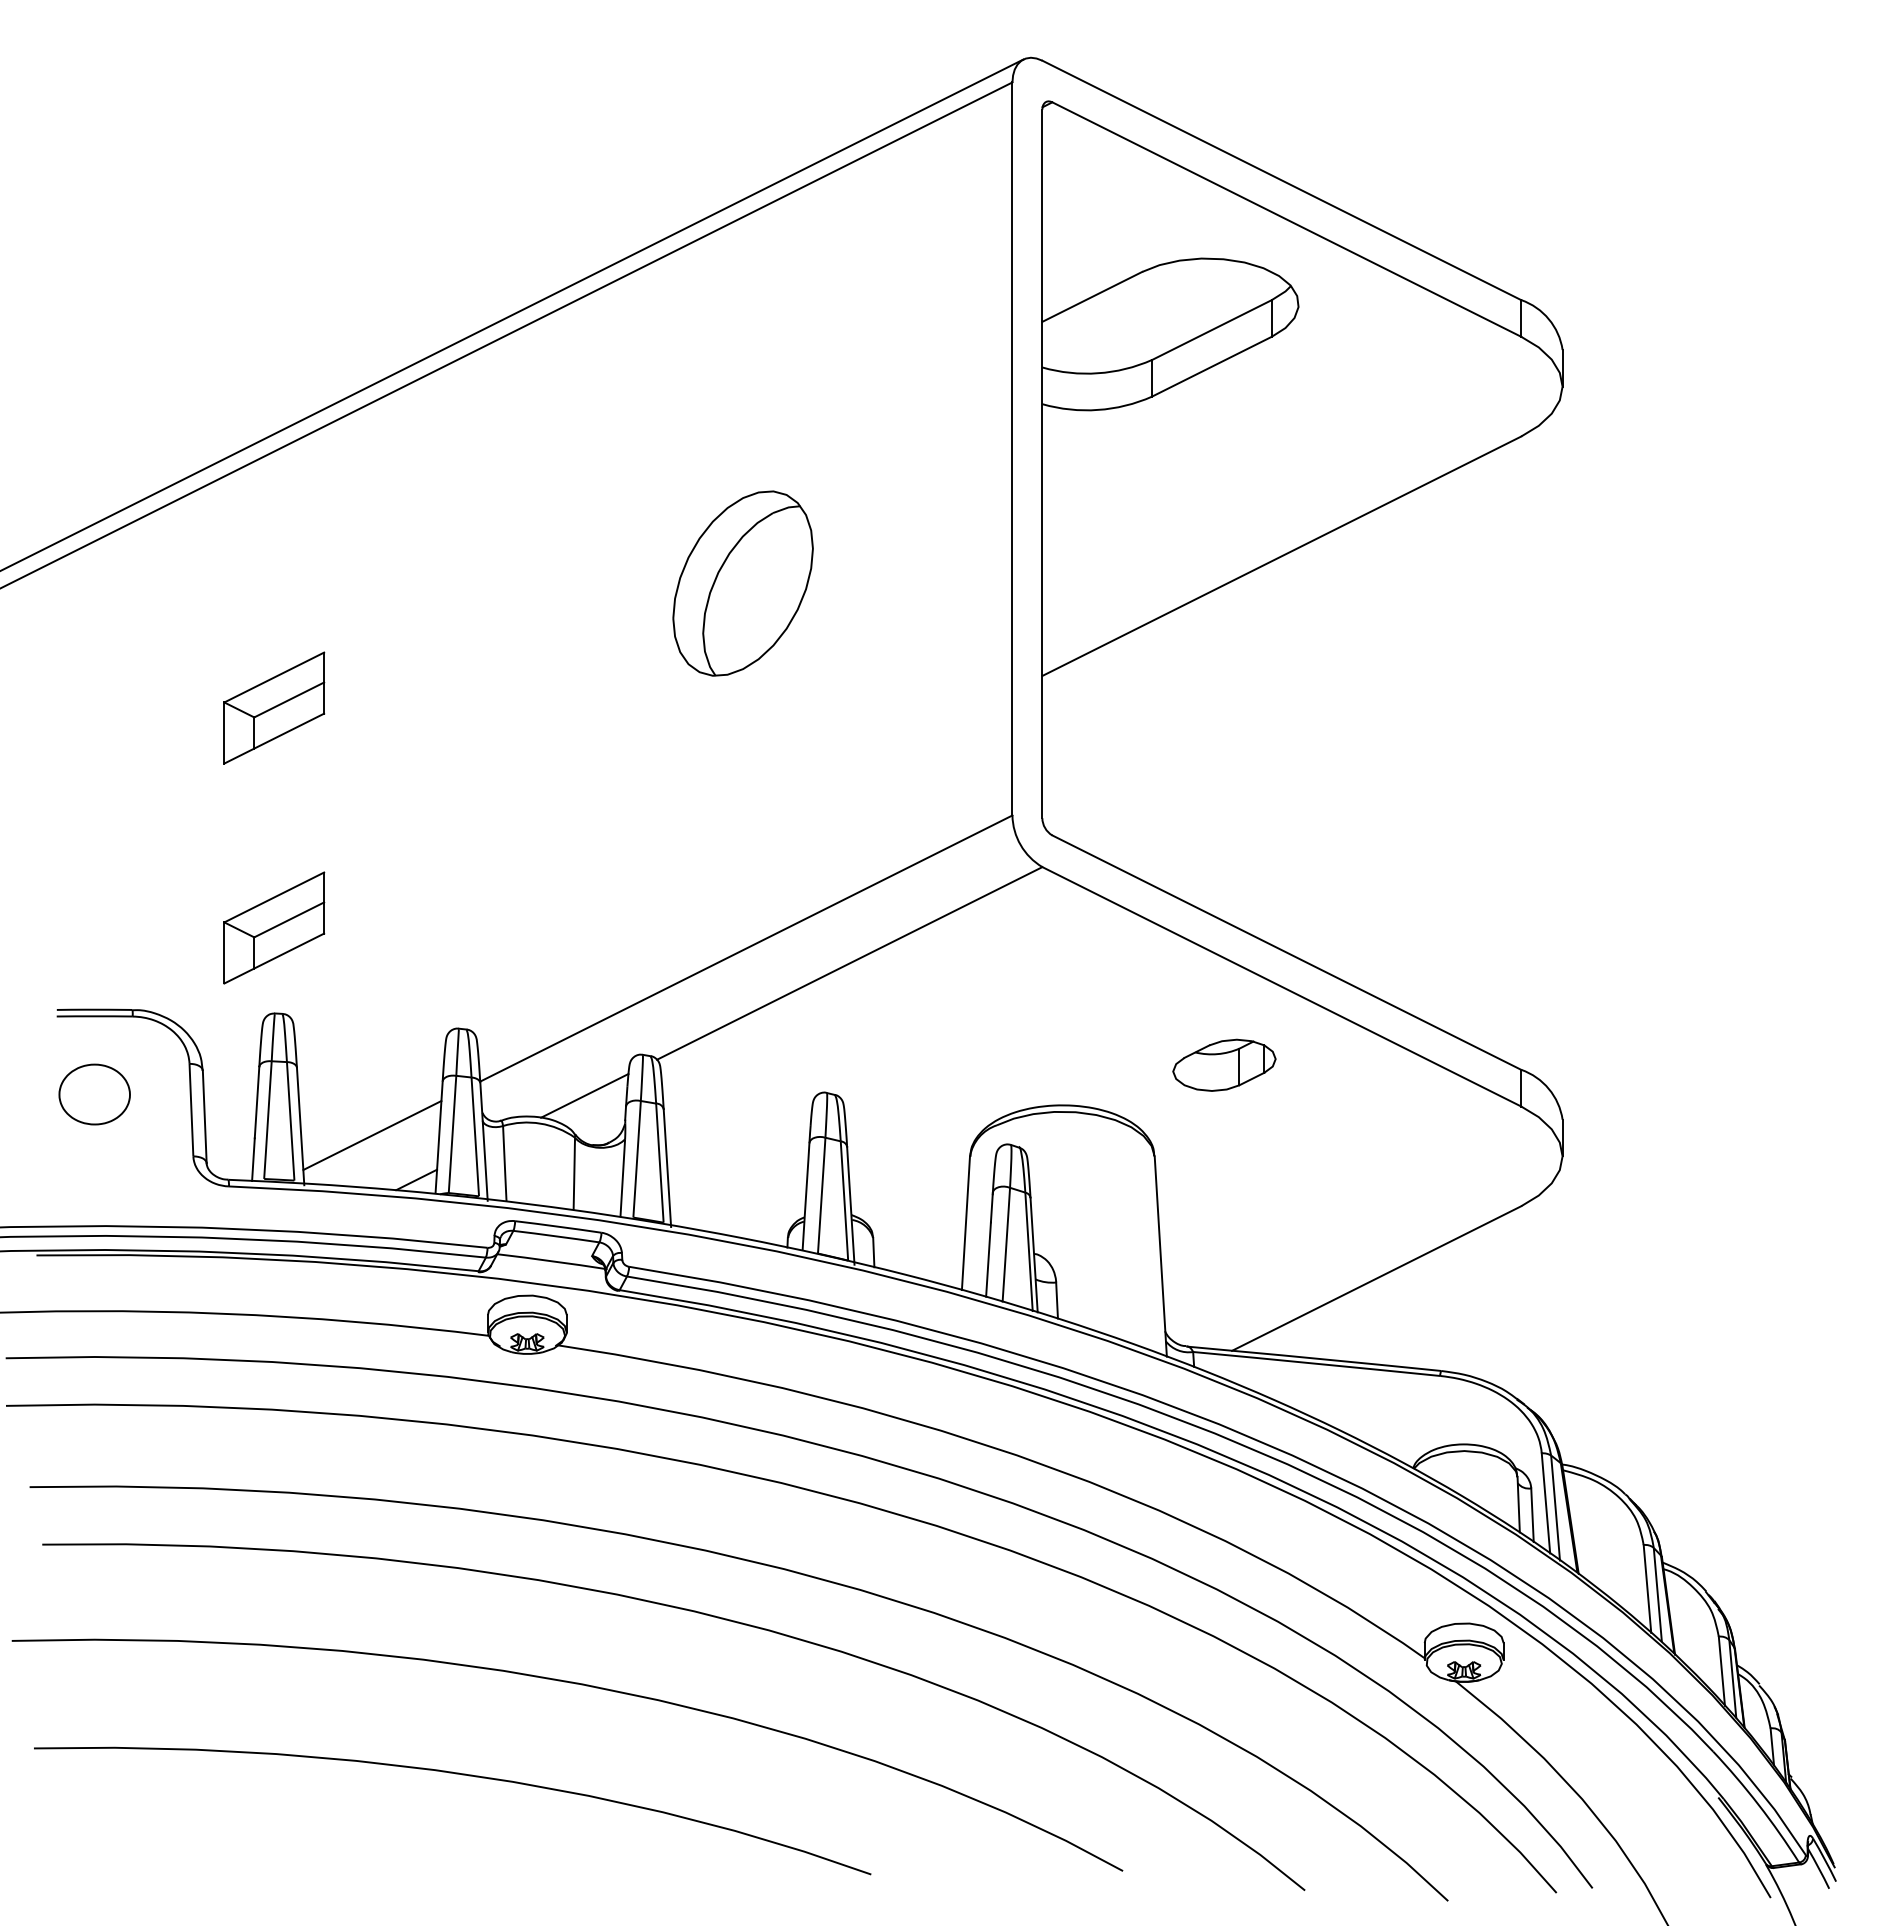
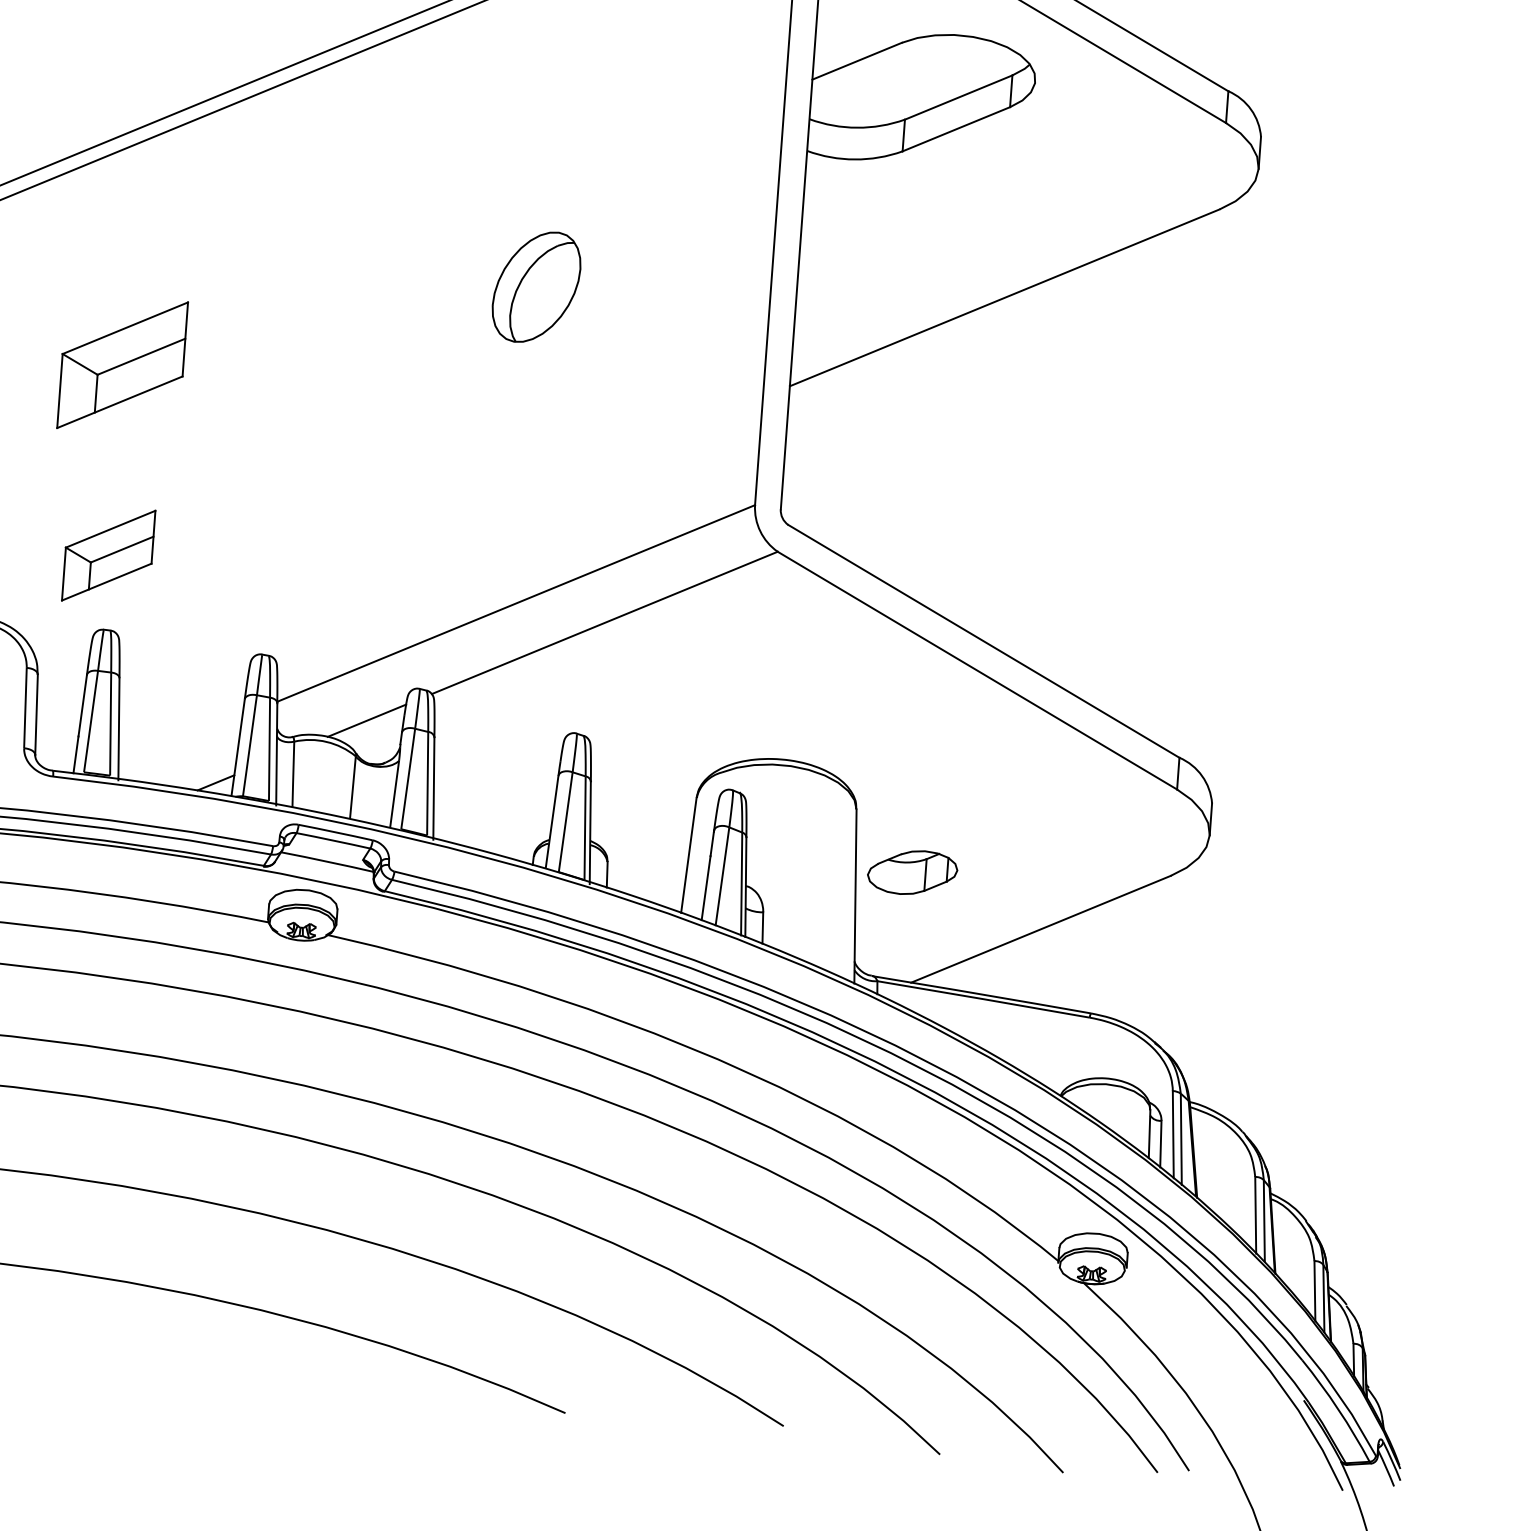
part: (742, 583) -> (536, 287), size x0.7
part: (274, 707) -> (122, 364), size x1.4
part: (1224, 1064) -> (912, 871), moved
line: (372, 1135) -> (180, 741), removed

